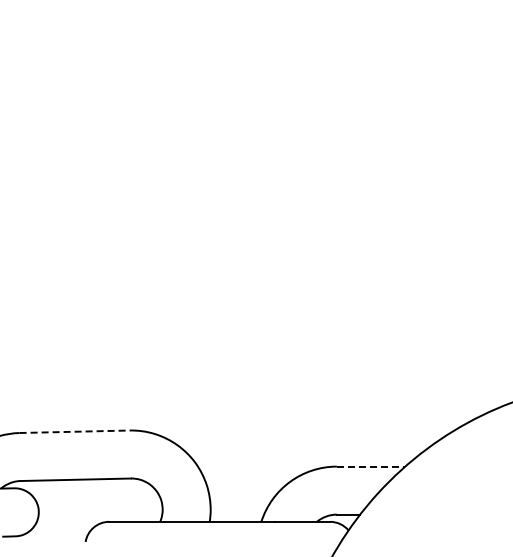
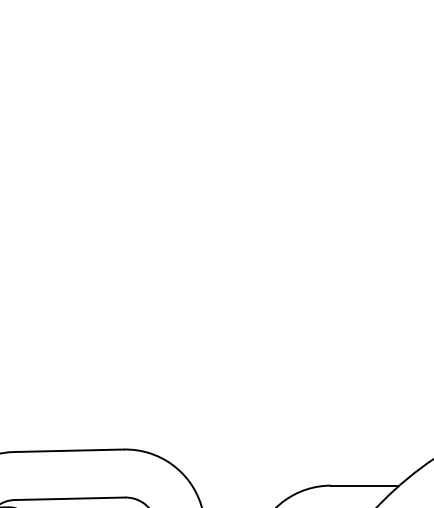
line: (75, 431) -> (69, 450), dashed -> solid
line: (371, 466) -> (365, 485), dashed -> solid

